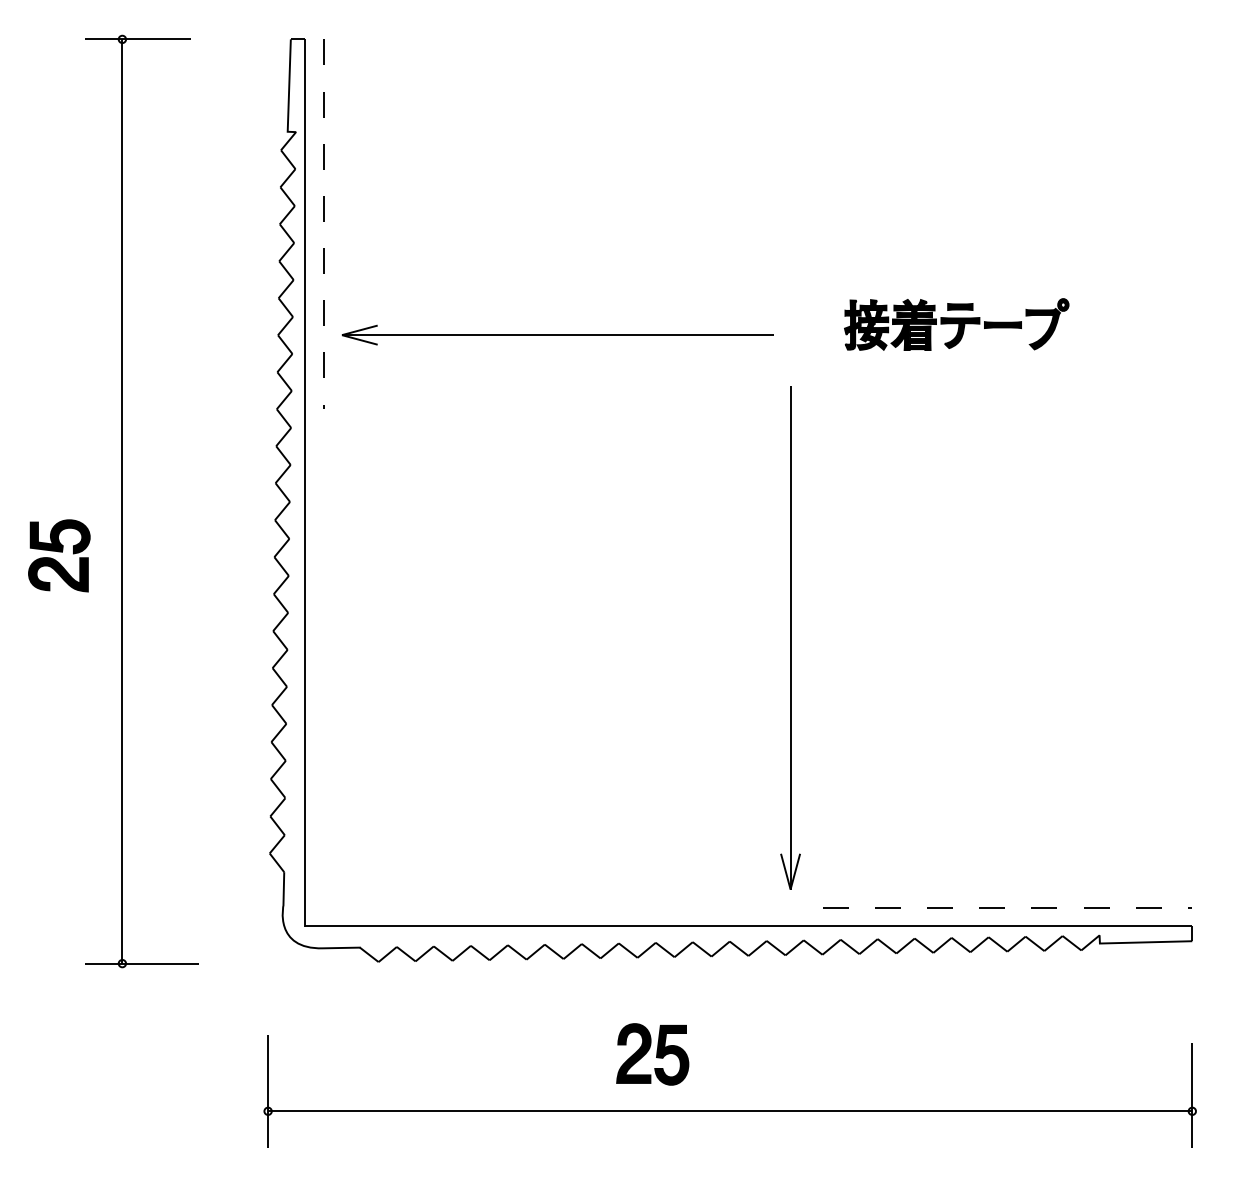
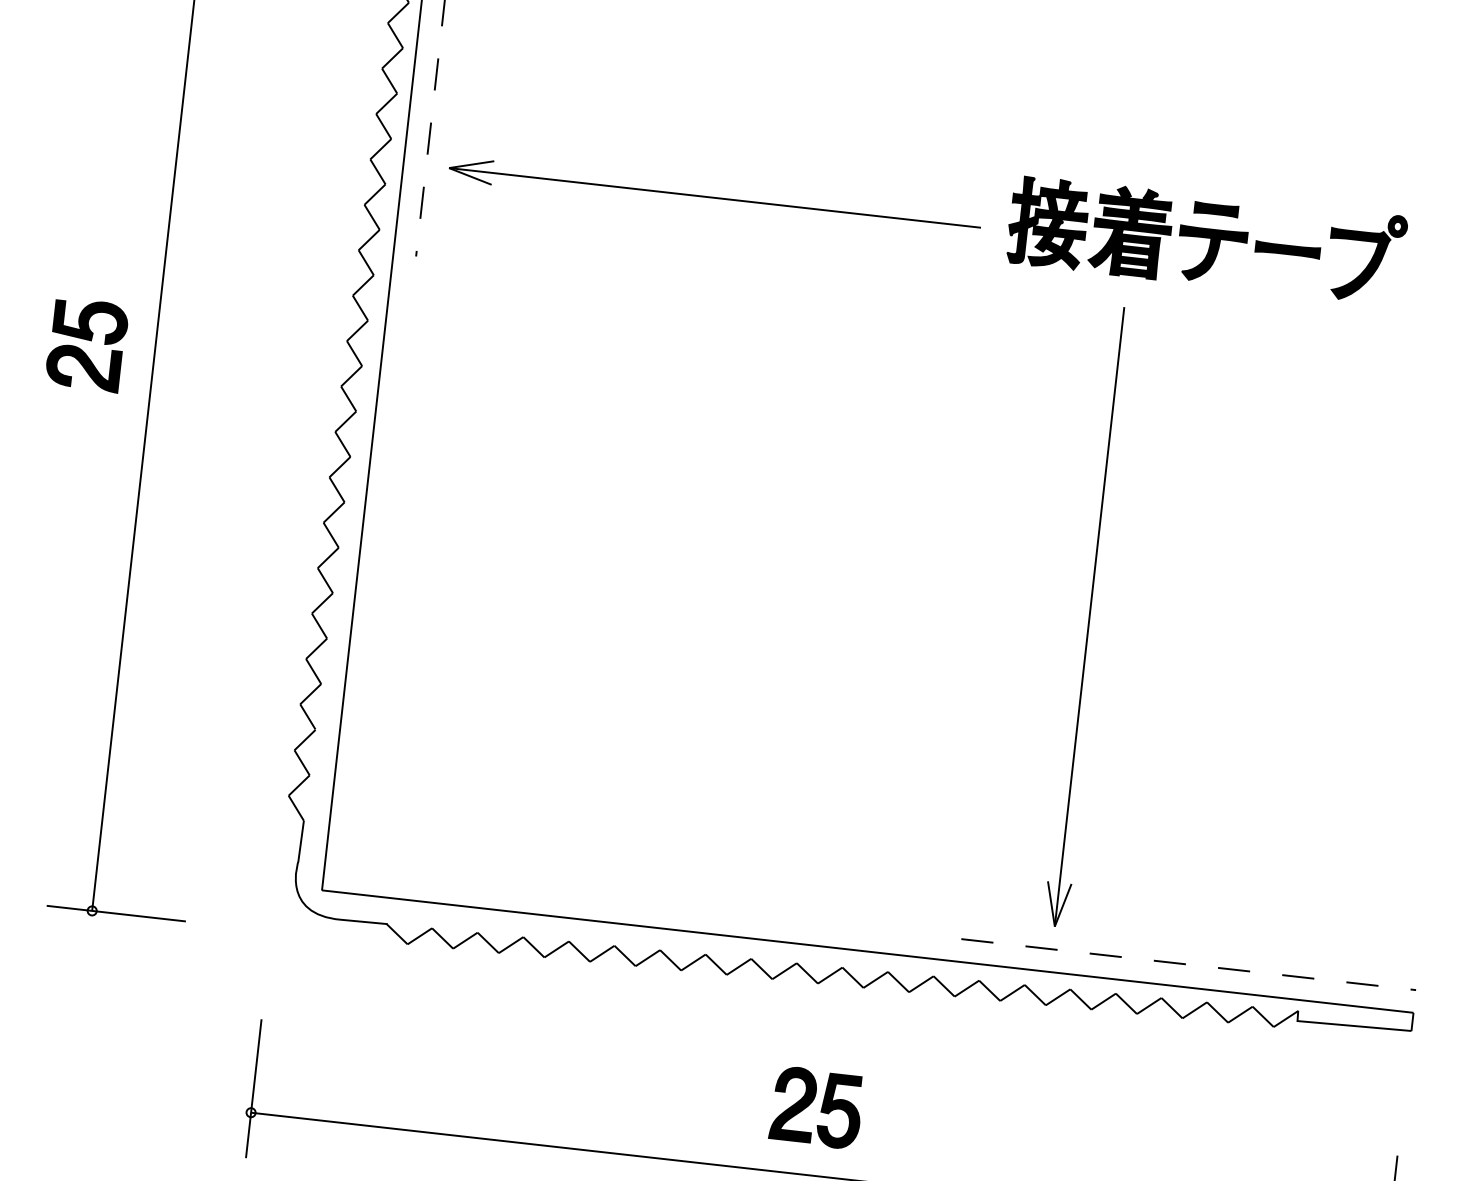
part: (956, 324) -> (1206, 239), size x1.43
part: (59, 555) -> (87, 344), moved
part: (790, 637) -> (1089, 616), moved
part: (652, 1054) -> (816, 1107), moved

